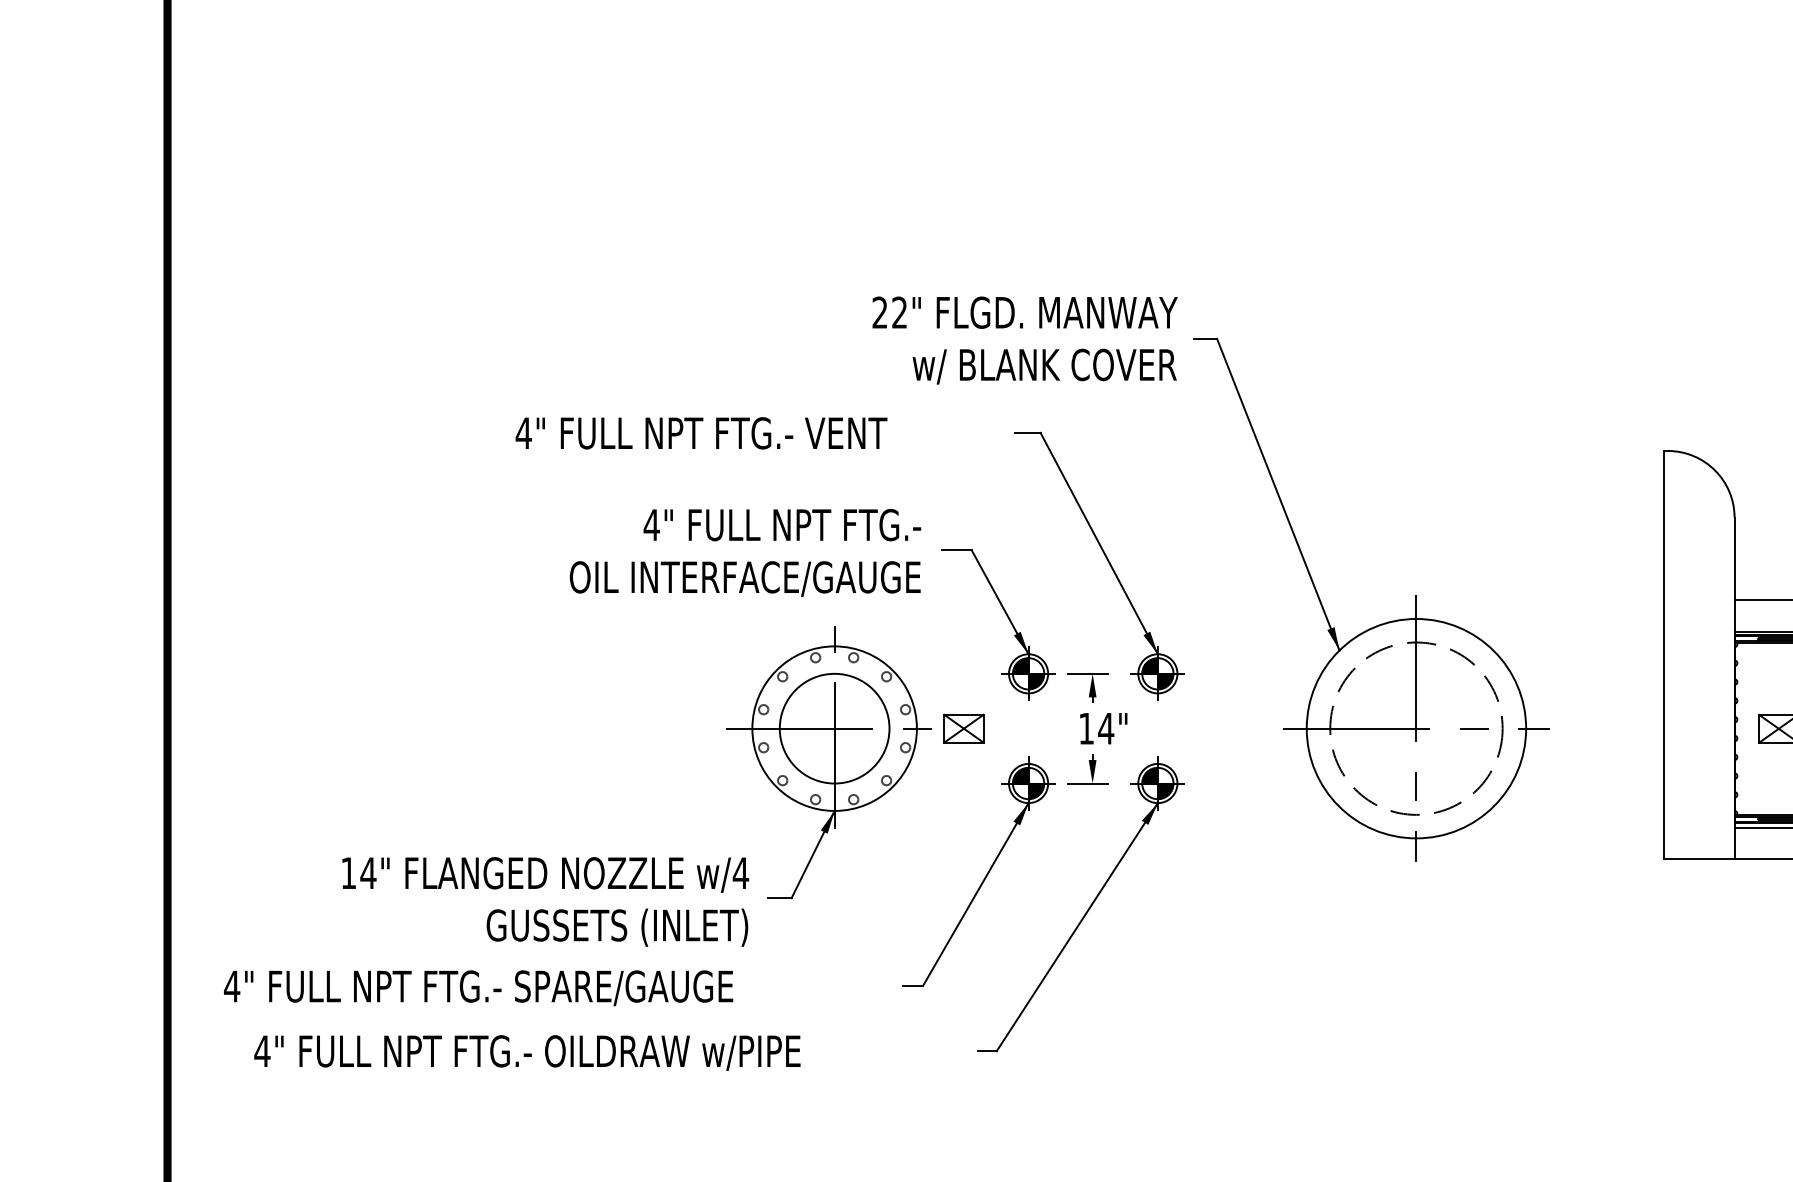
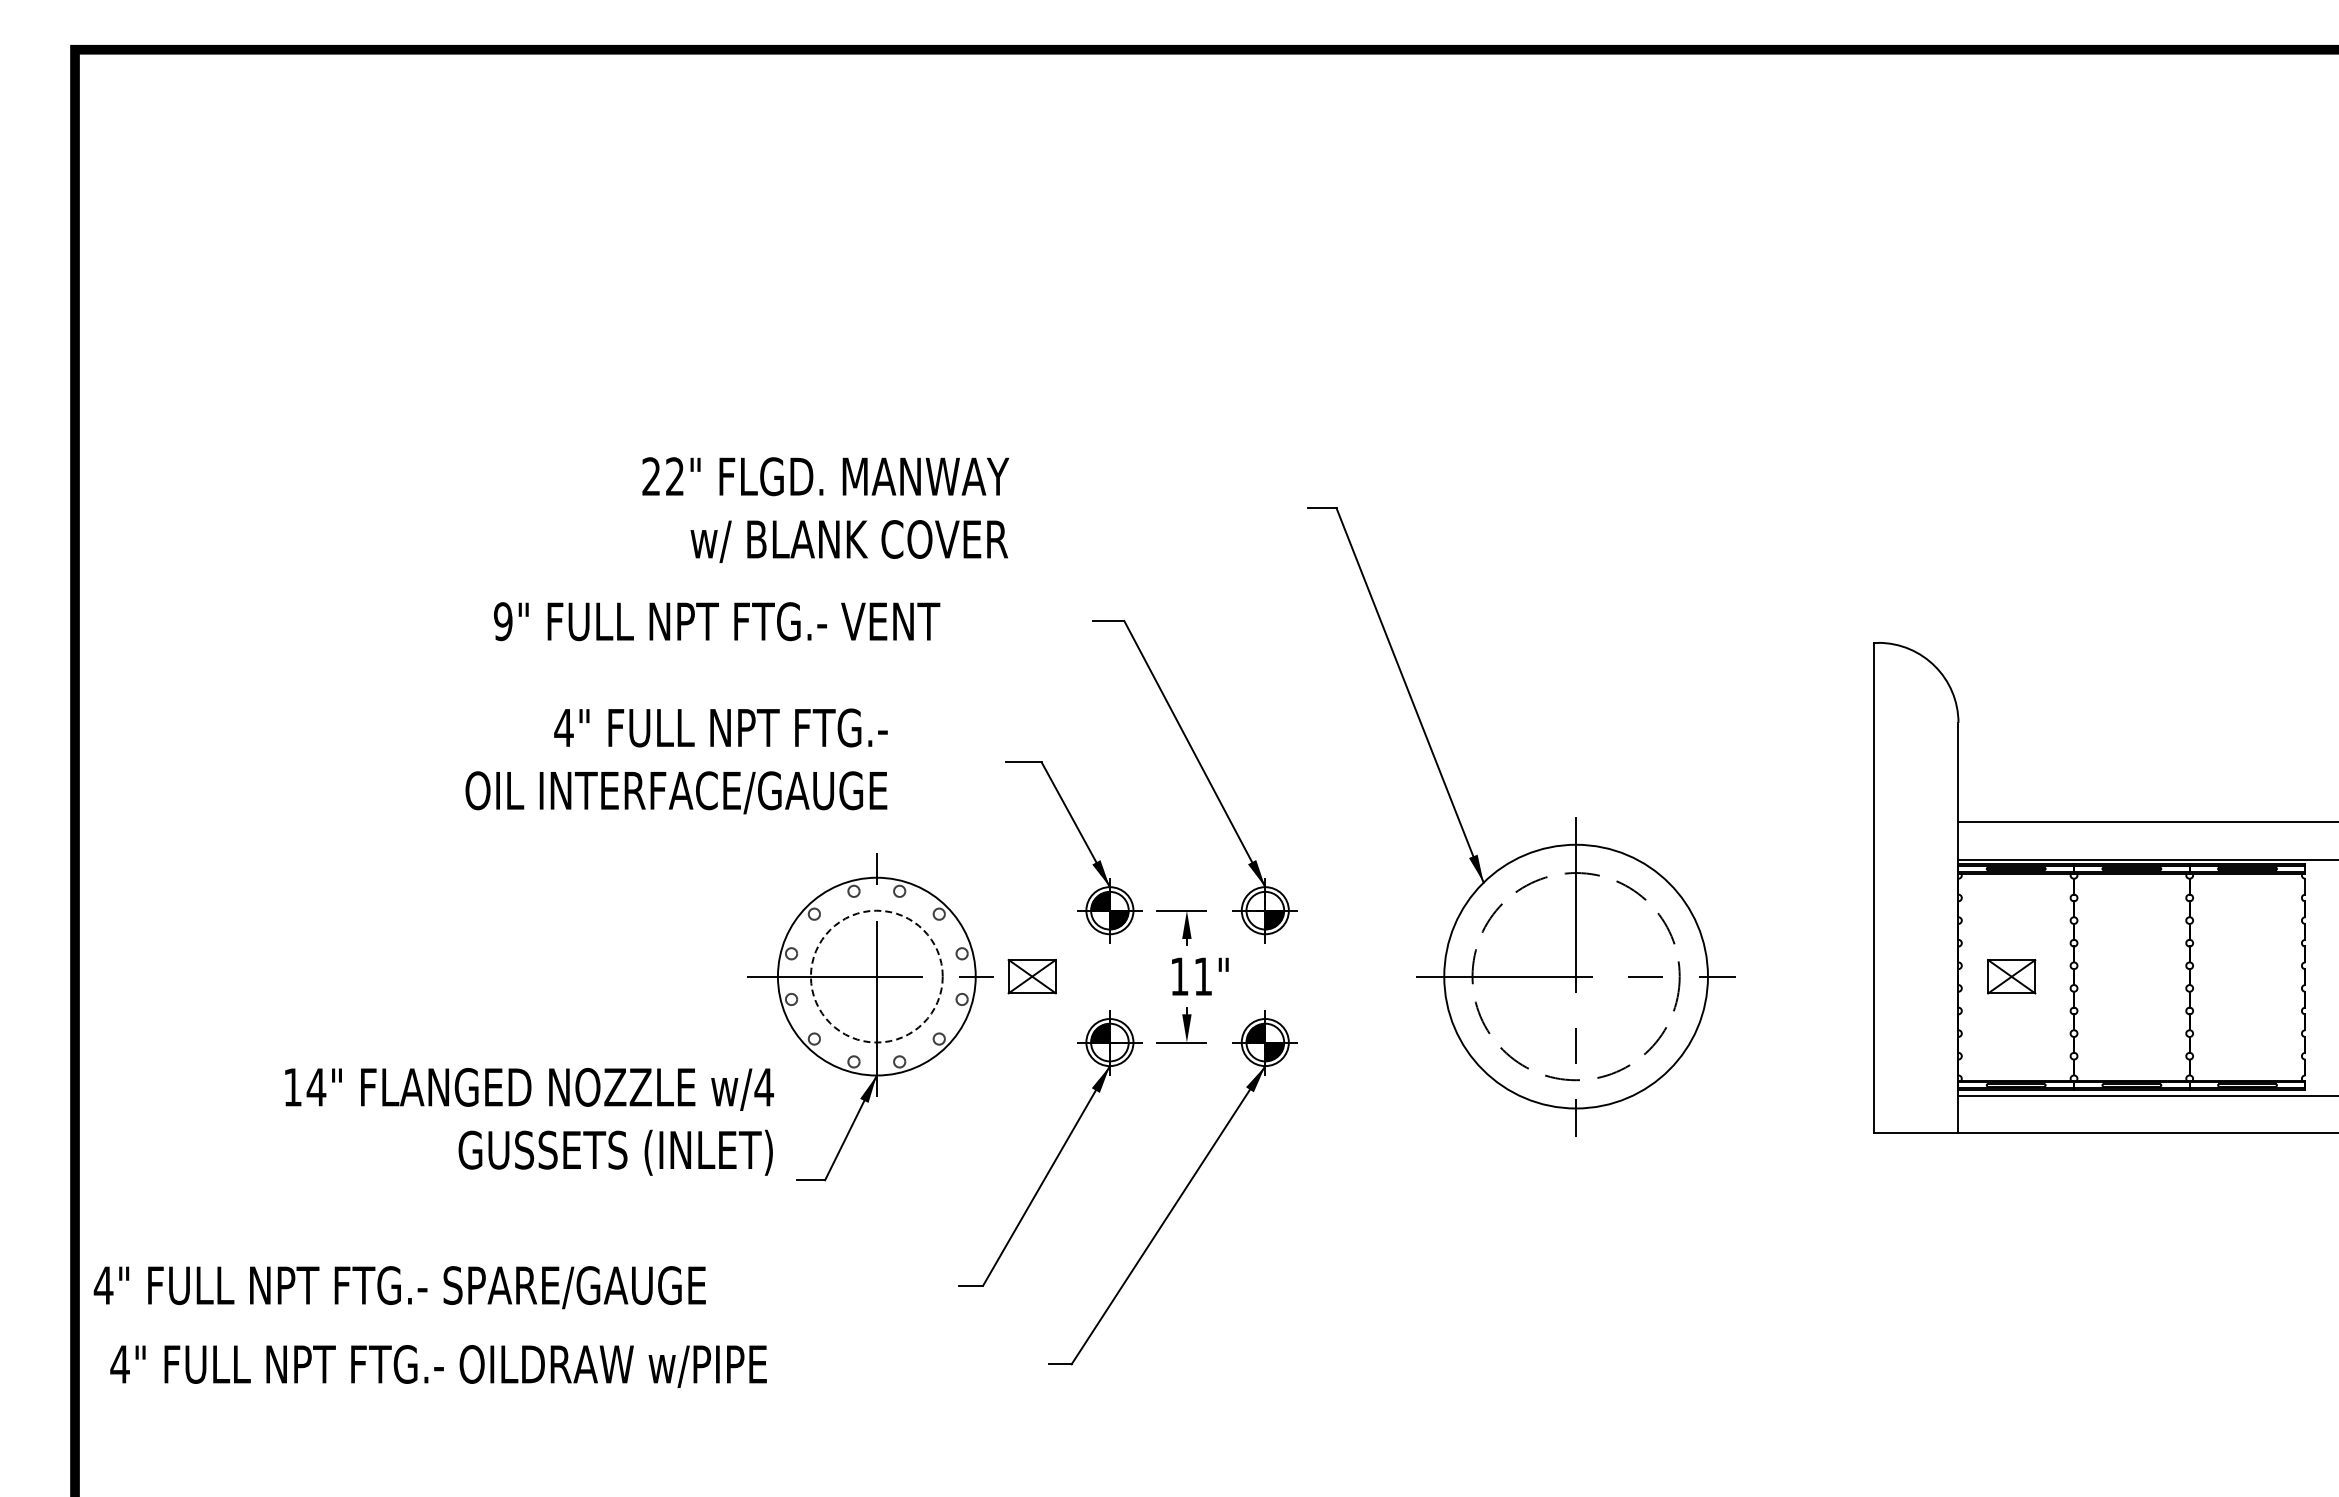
text: (1024, 340) -> (825, 509), moved
text: (524, 433) -> (503, 621), 4" -> 9"
text: (745, 553) -> (676, 761), moved
hatch: (1149, 665) -> (1255, 900), removed
circle: (834, 728) -> (876, 976), solid -> dashed
text: (1106, 728) -> (1203, 976), 14" -> 11"
hatch: (1035, 790) -> (1118, 1051), removed
text: (545, 901) -> (529, 1121), moved
text: (478, 988) -> (399, 1287), moved
text: (527, 1053) -> (438, 1366), moved

